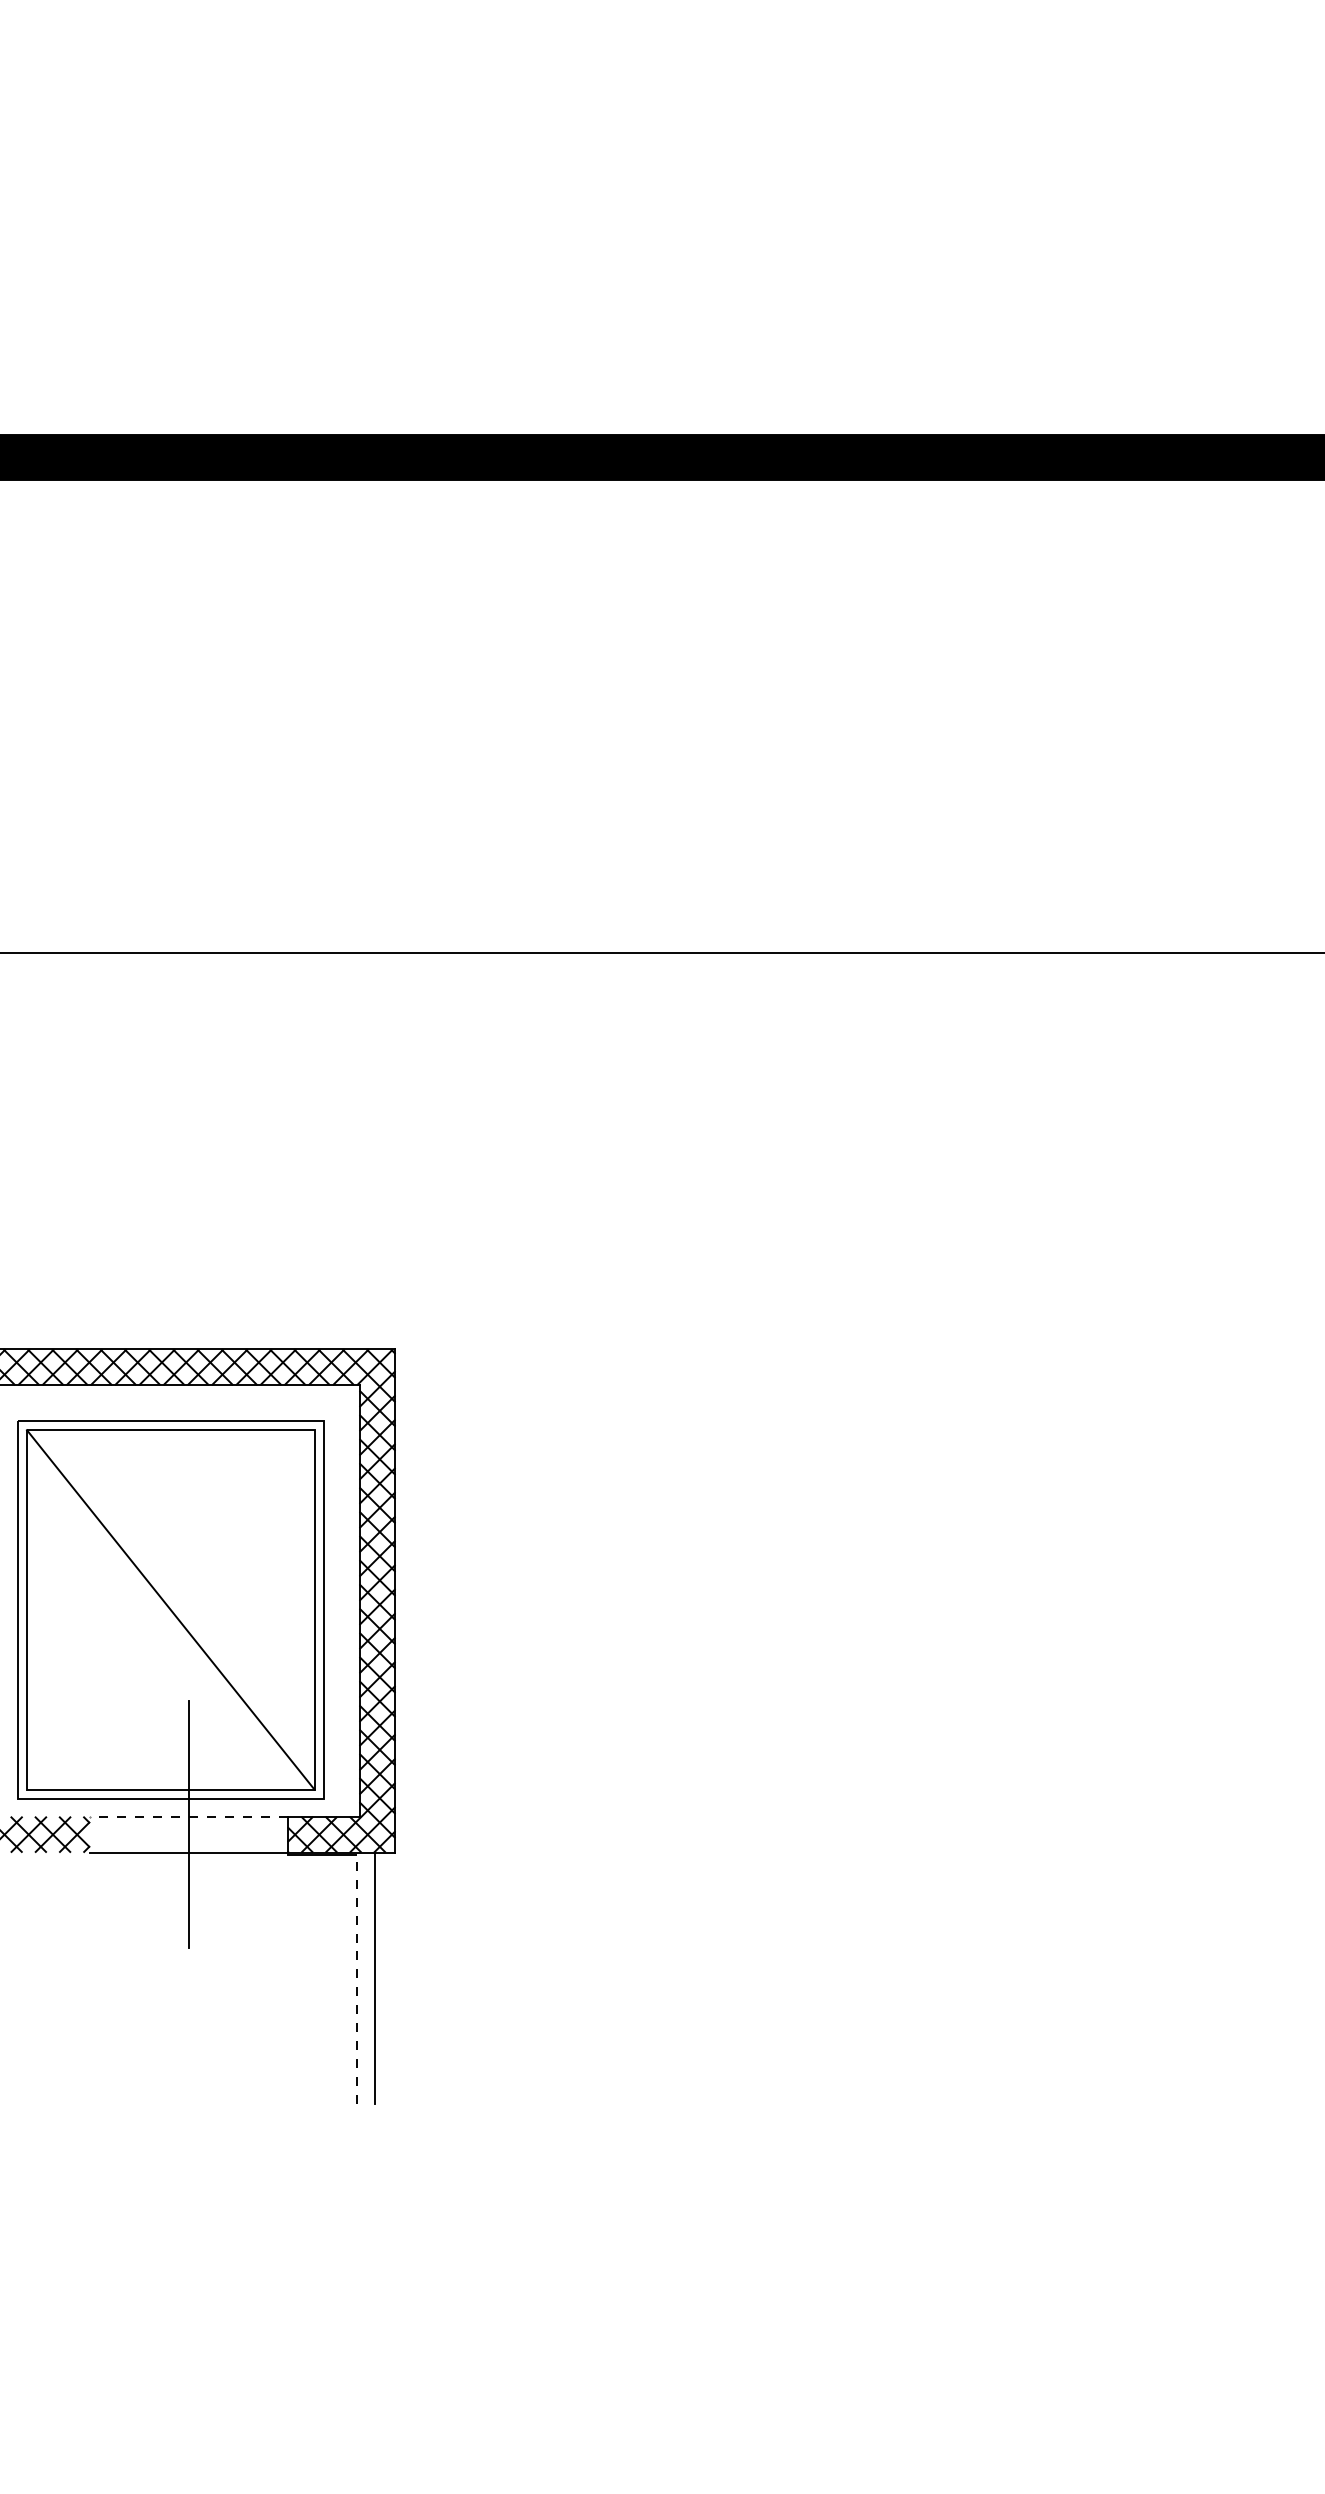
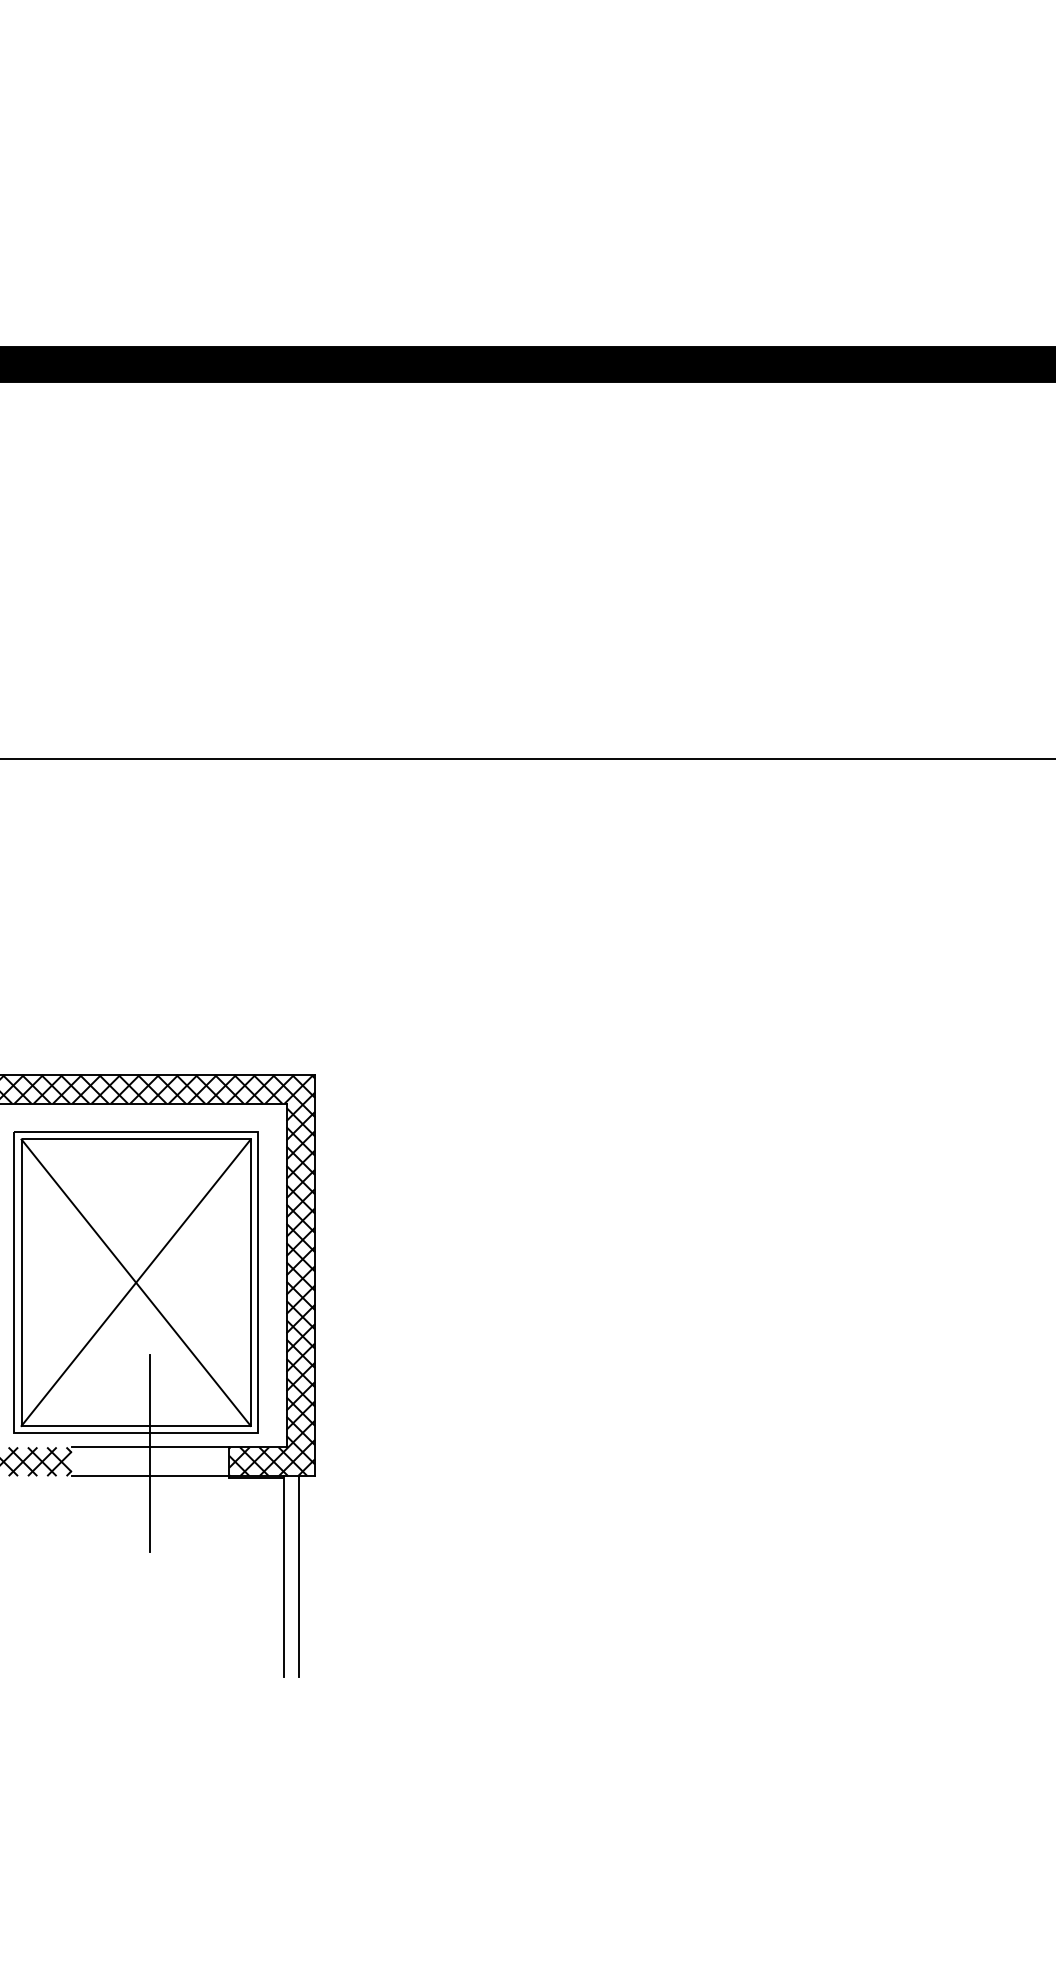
line: (170, 1609) -> (135, 1282), added
line: (188, 1816) -> (150, 1447), dashed -> solid
line: (356, 1978) -> (284, 1576), dashed -> solid

